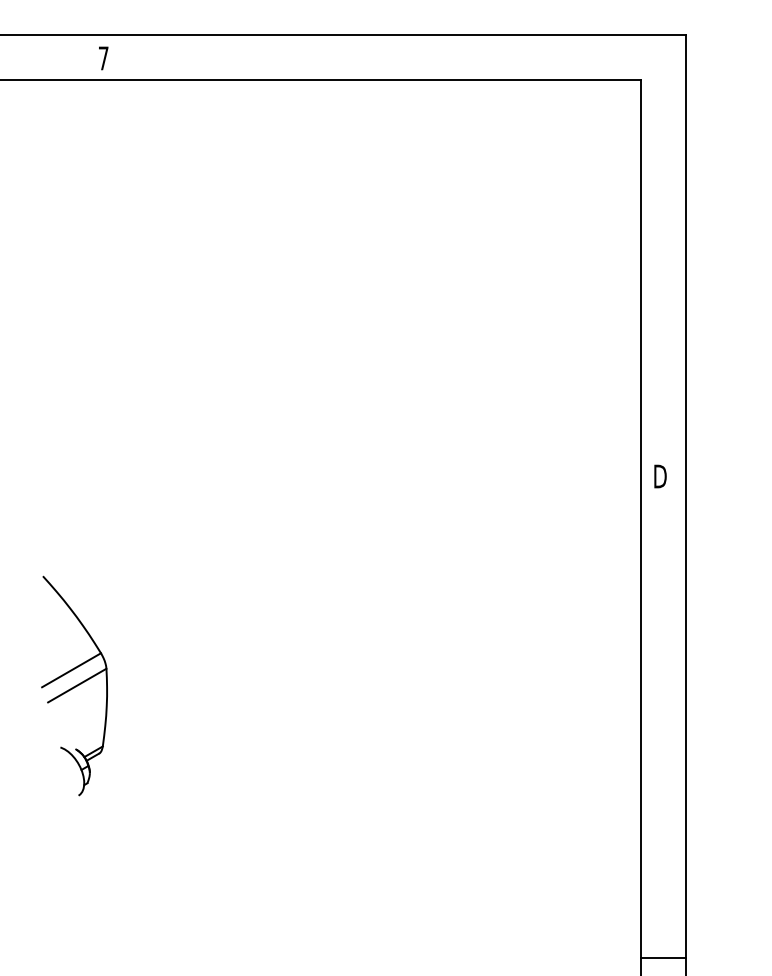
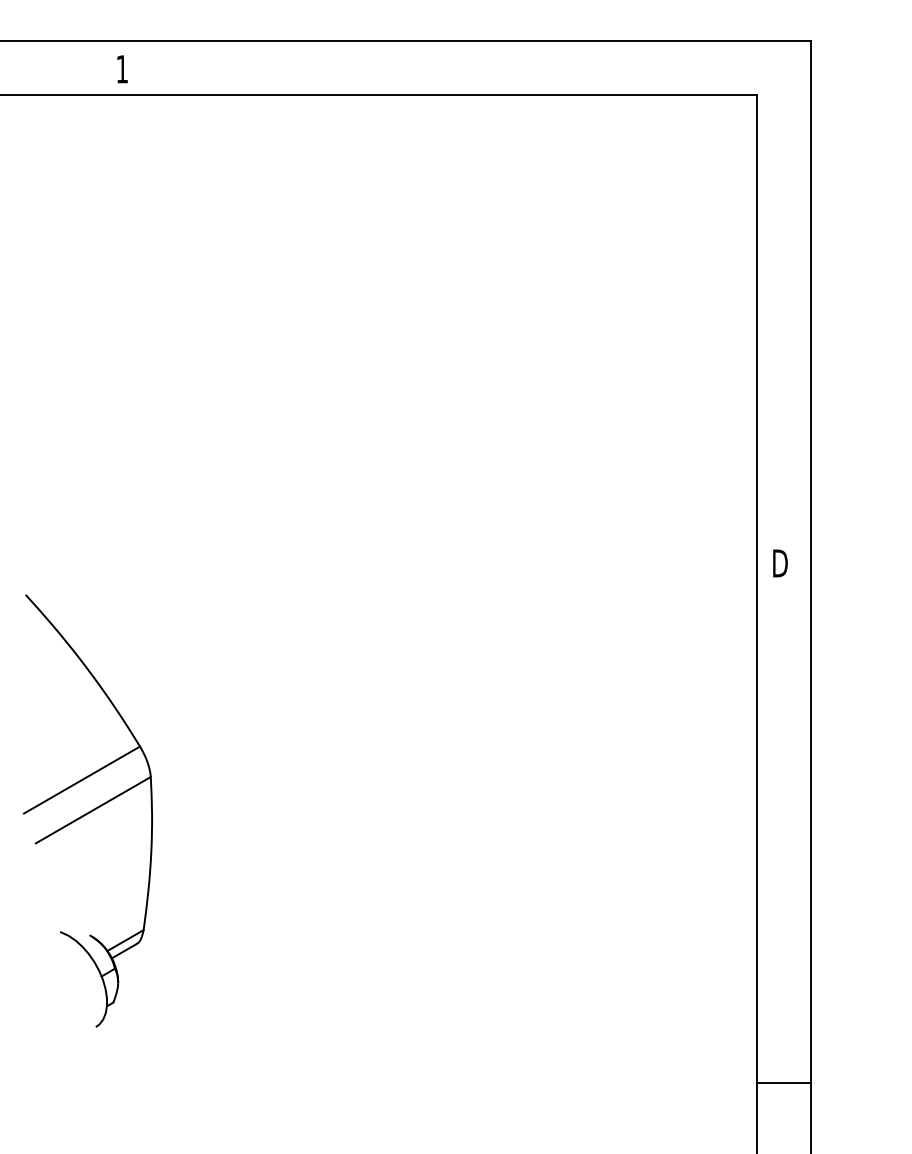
text: (103, 58) -> (122, 69), 7 -> 1
part: (74, 685) -> (87, 810), size x1.67
line: (663, 958) -> (783, 1083), moved

